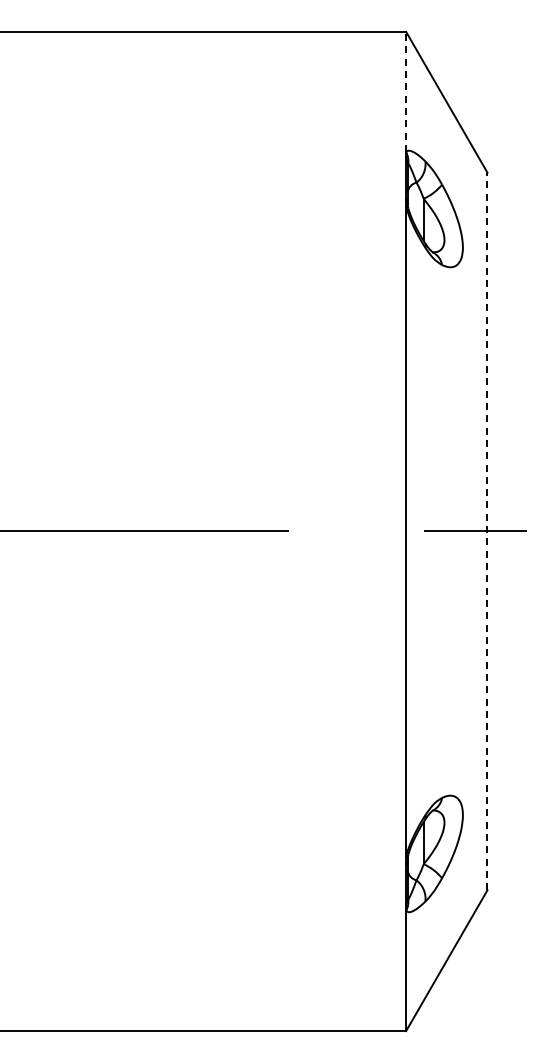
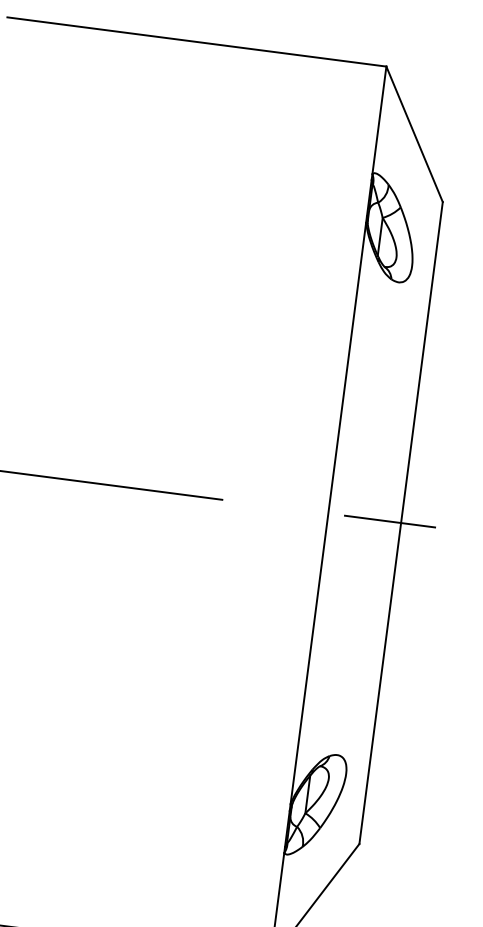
line: (406, 91) -> (379, 119), dashed -> solid
line: (487, 531) -> (401, 523), dashed -> solid

